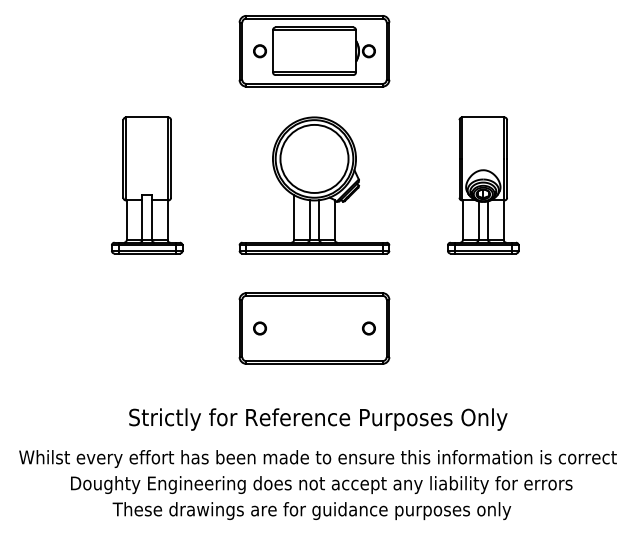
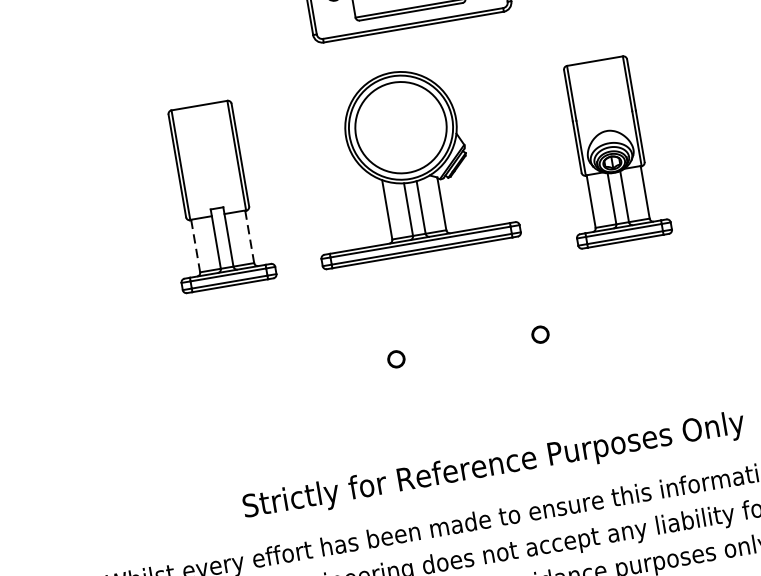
part: (314, 185) -> (407, 162), moved
part: (483, 185) -> (610, 151), moved
line: (126, 220) -> (195, 246), solid -> dashed
line: (167, 220) -> (249, 237), solid -> dashed
part: (314, 328) -> (468, 346), removed

